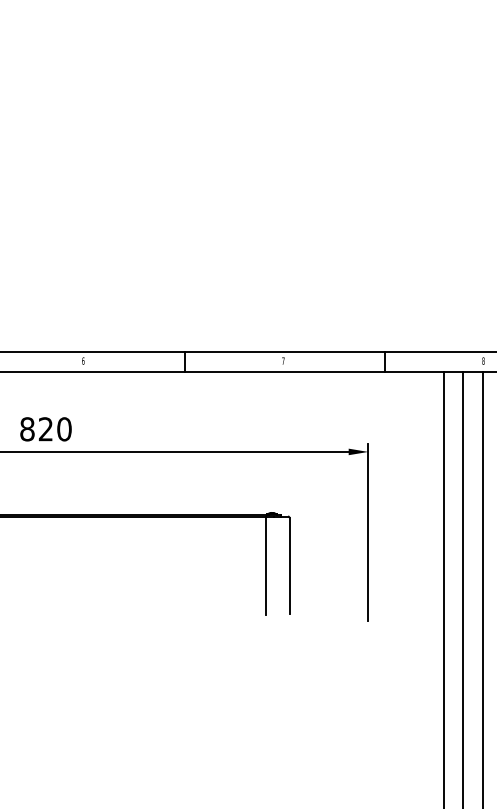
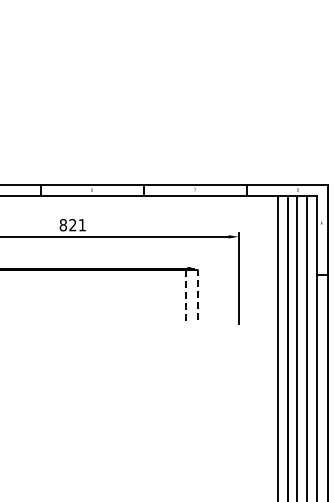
text: (64, 429) -> (82, 225), 820 -> 821
line: (266, 566) -> (186, 295), solid -> dashed
line: (290, 566) -> (198, 295), solid -> dashed

